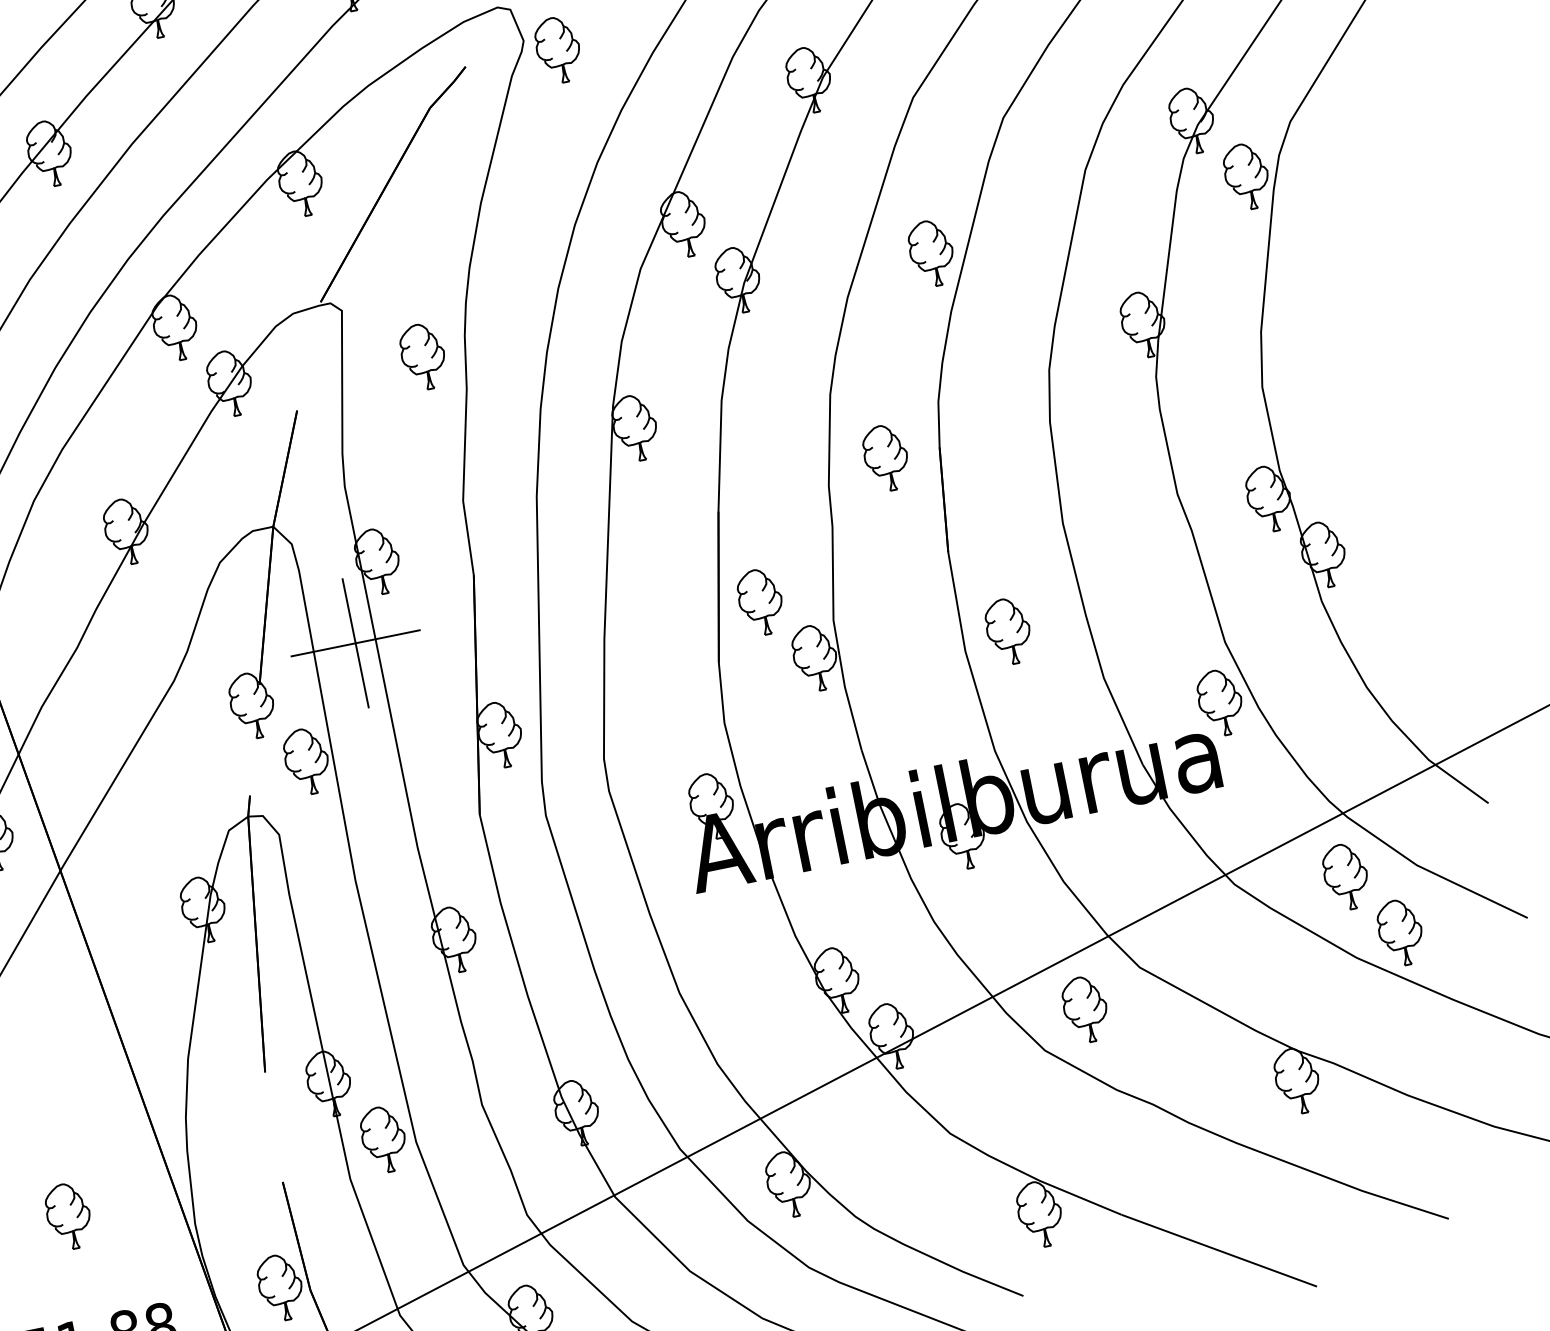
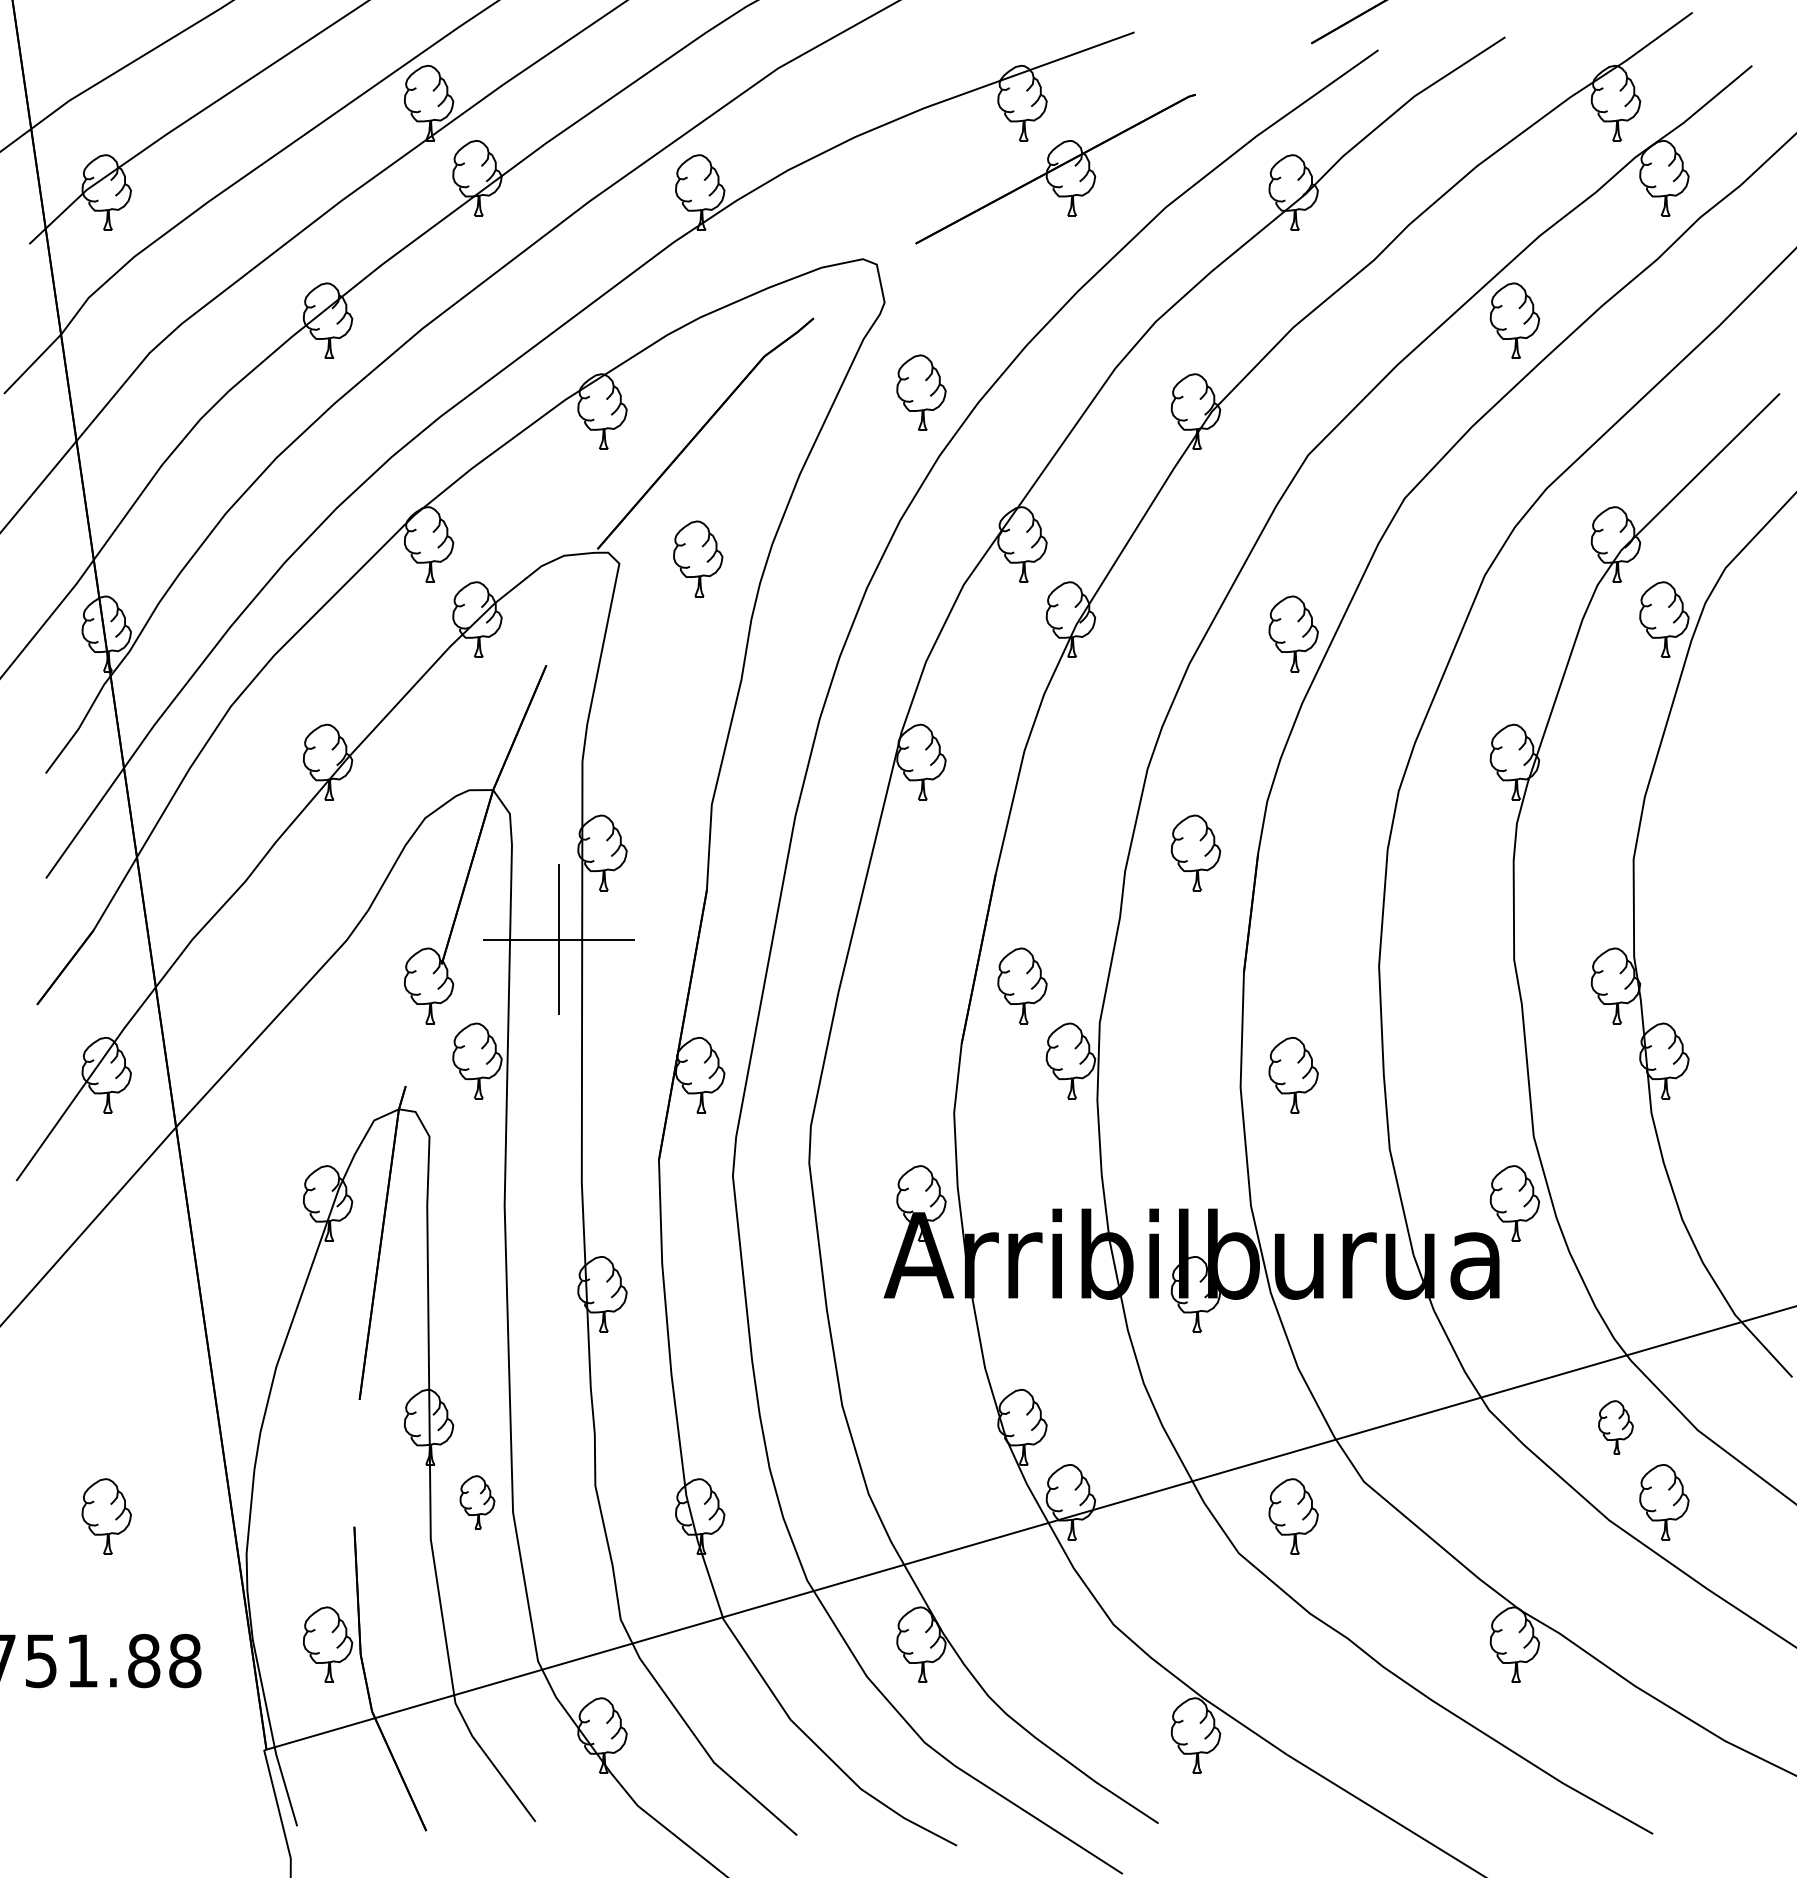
part: (558, 49) -> (921, 392), moved
part: (423, 356) -> (698, 558), moved
part: (1345, 877) -> (1615, 1427), size x0.7
part: (384, 1139) -> (477, 1502), size x0.7

